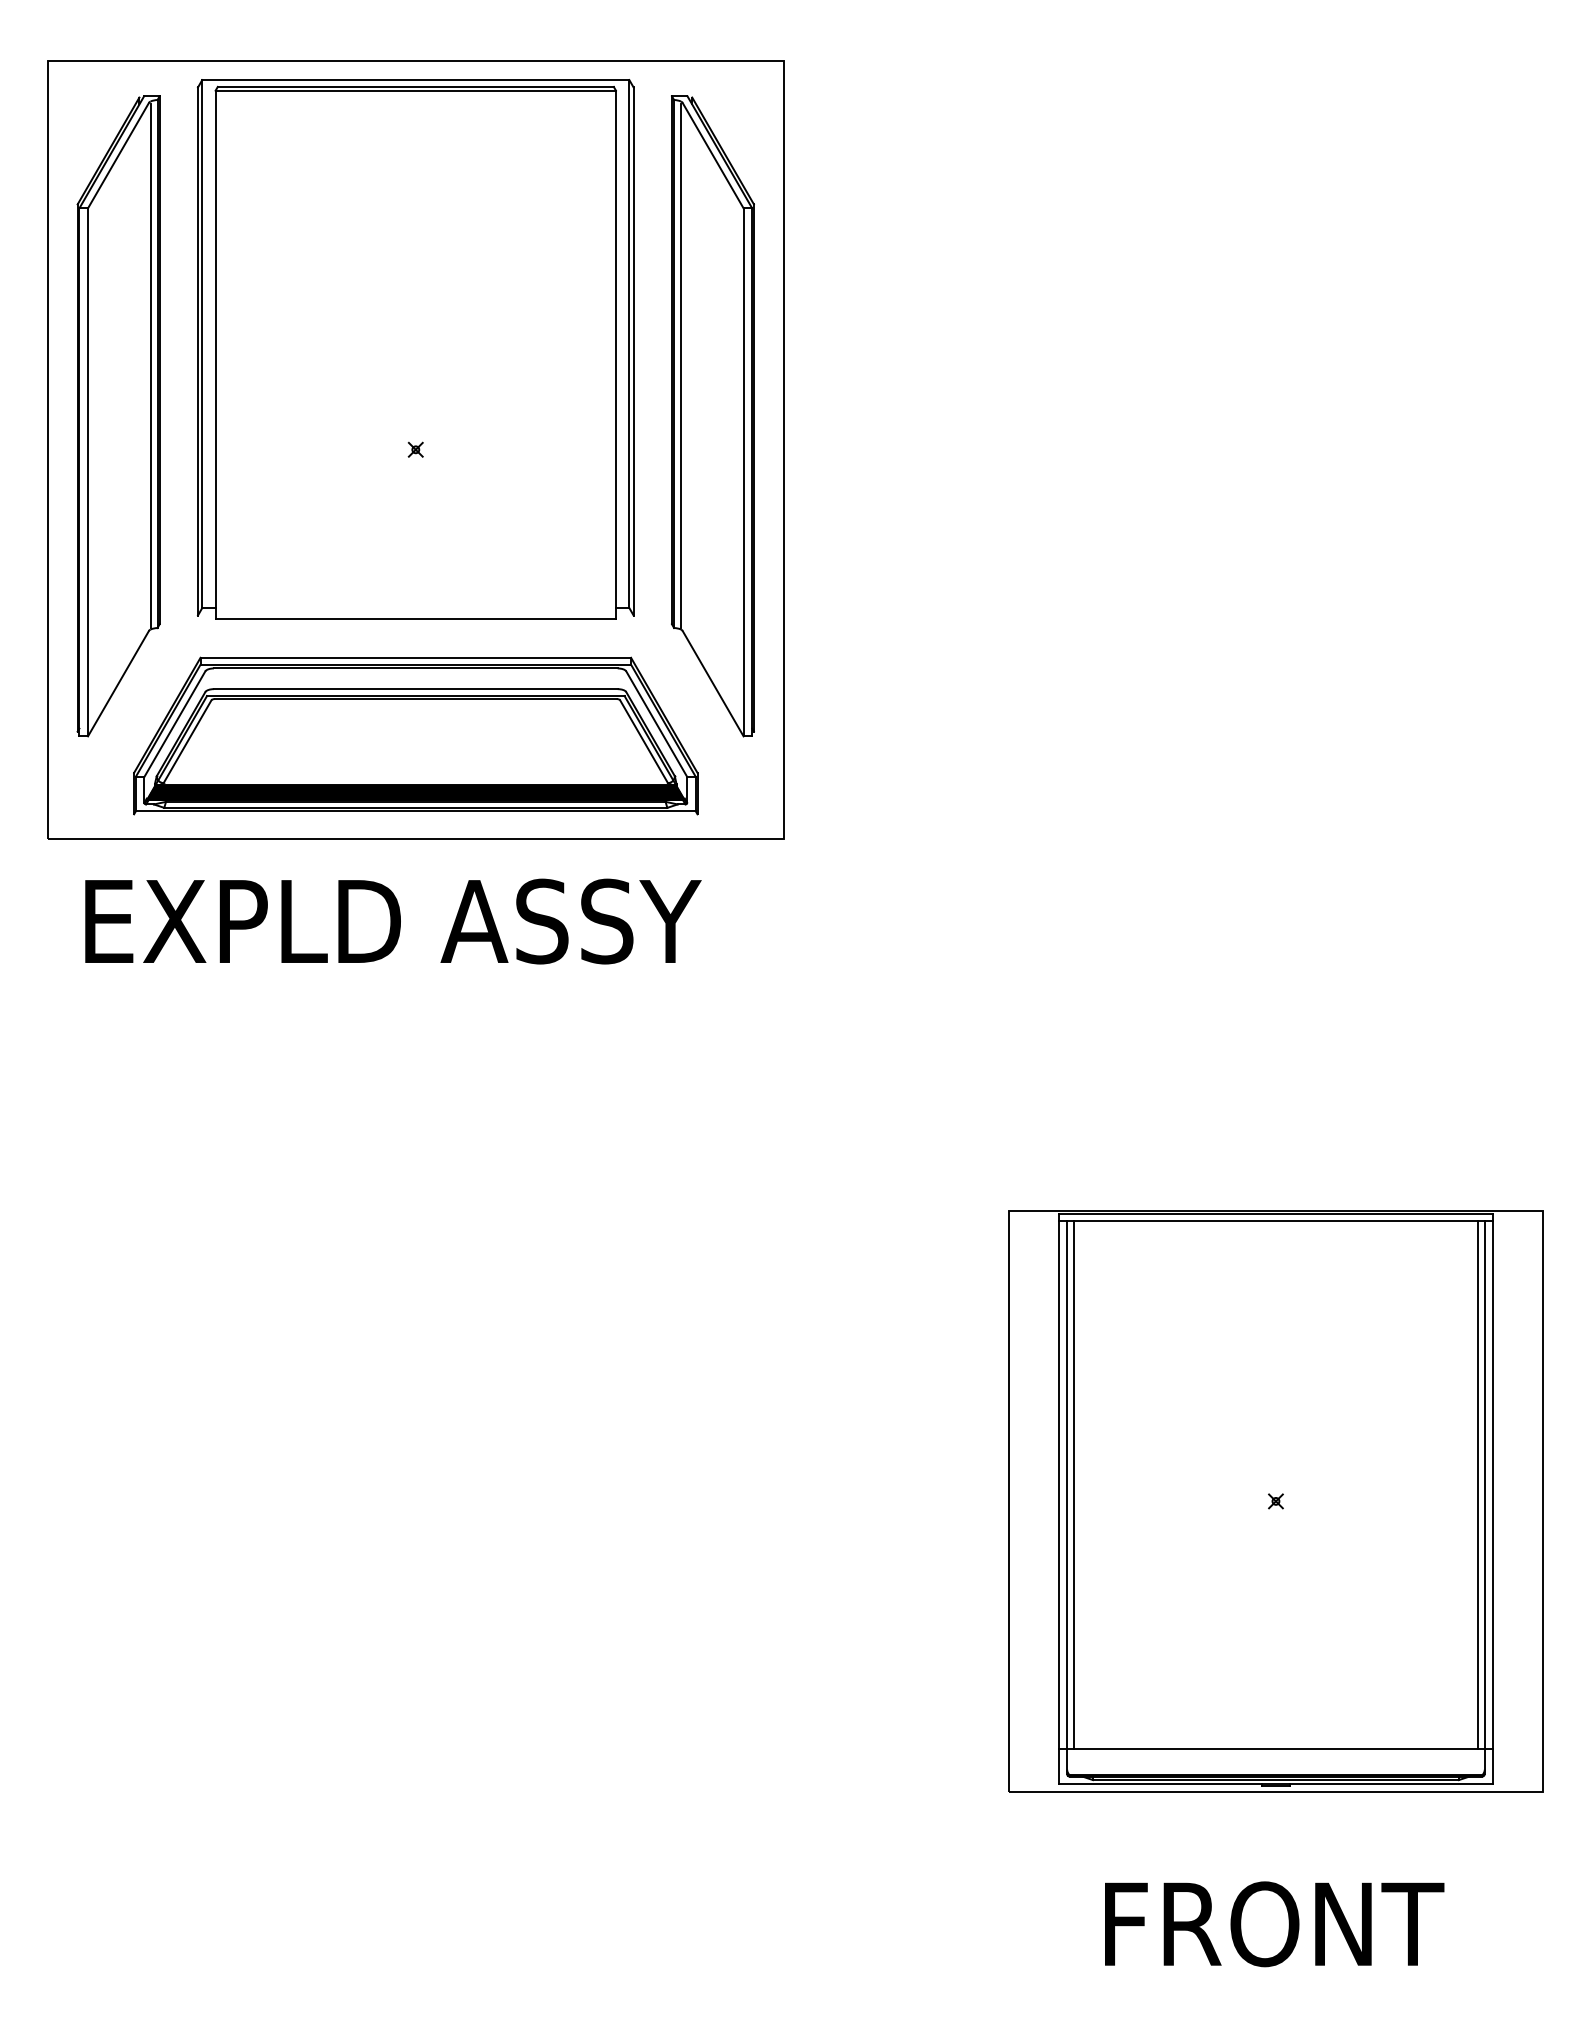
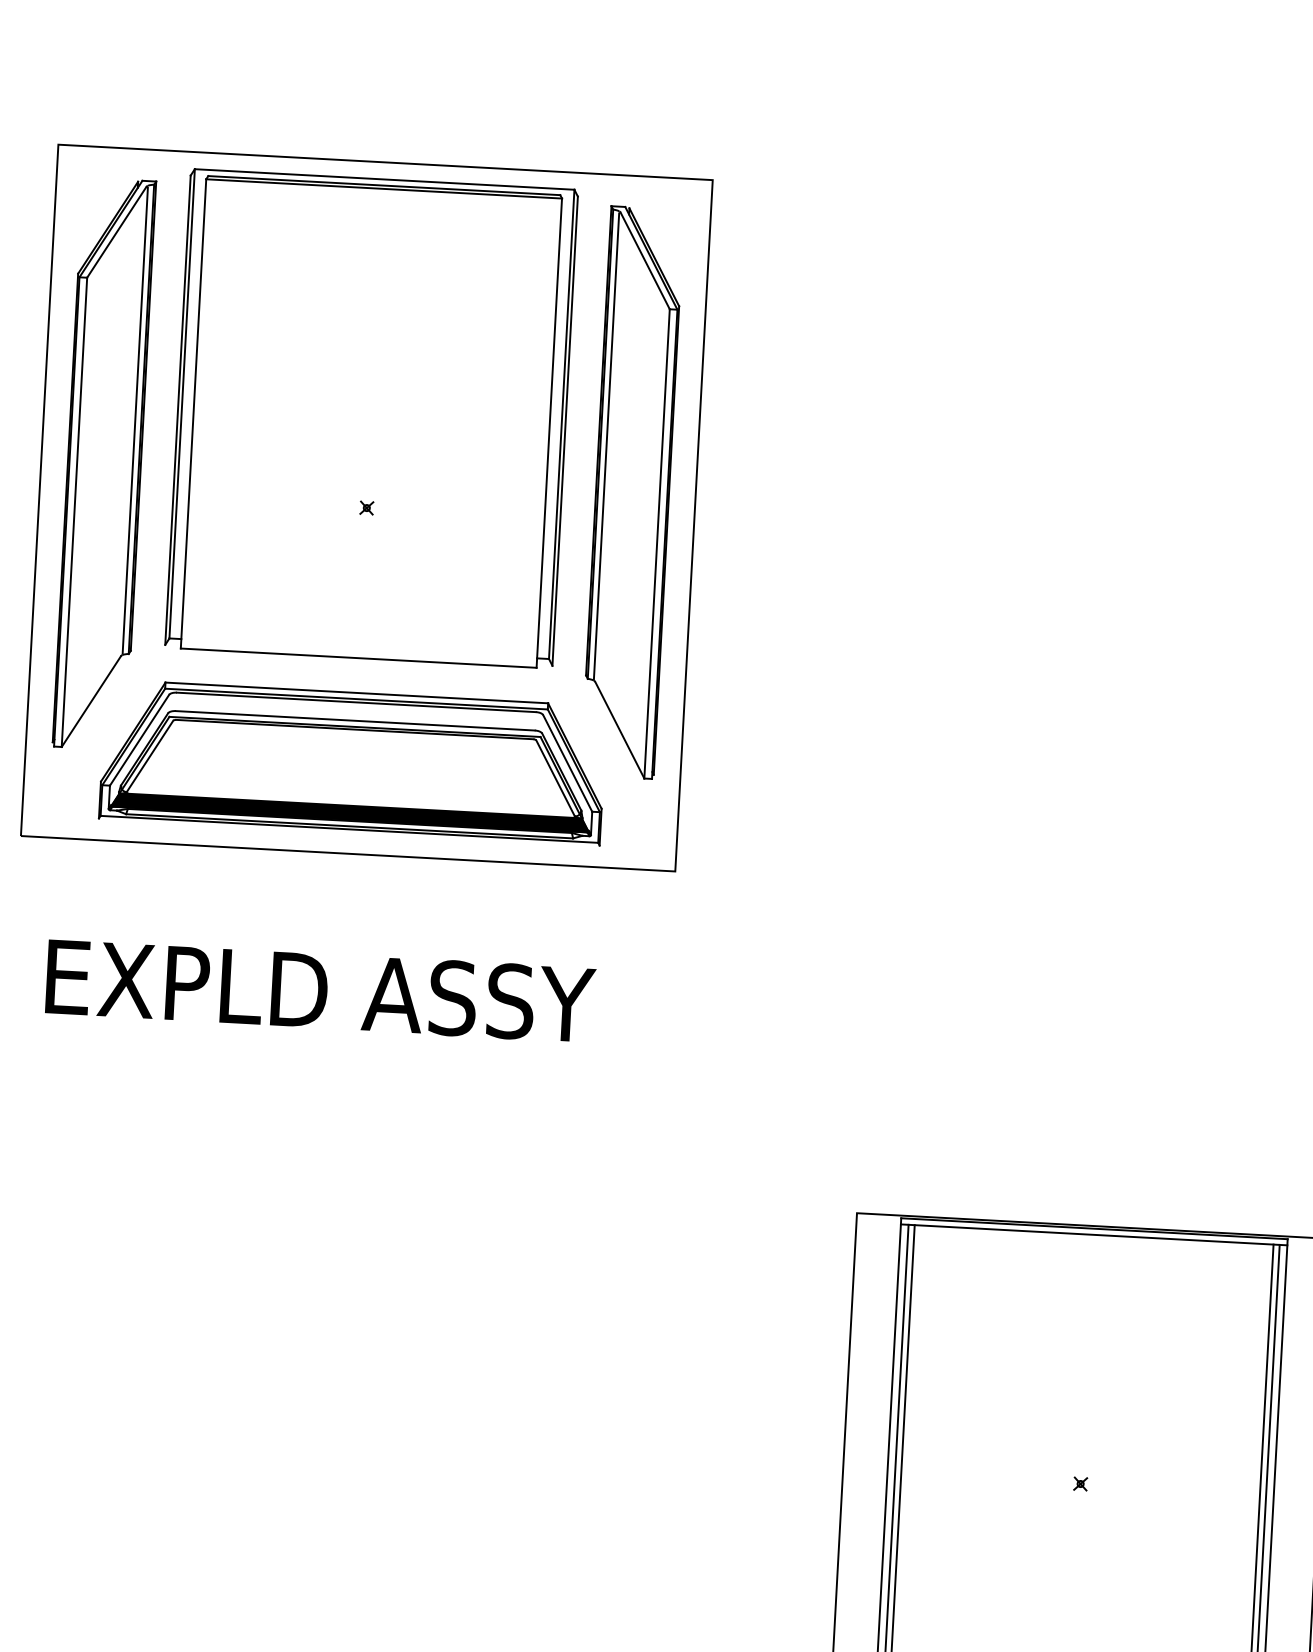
text: (393, 921) -> (320, 991), moved

